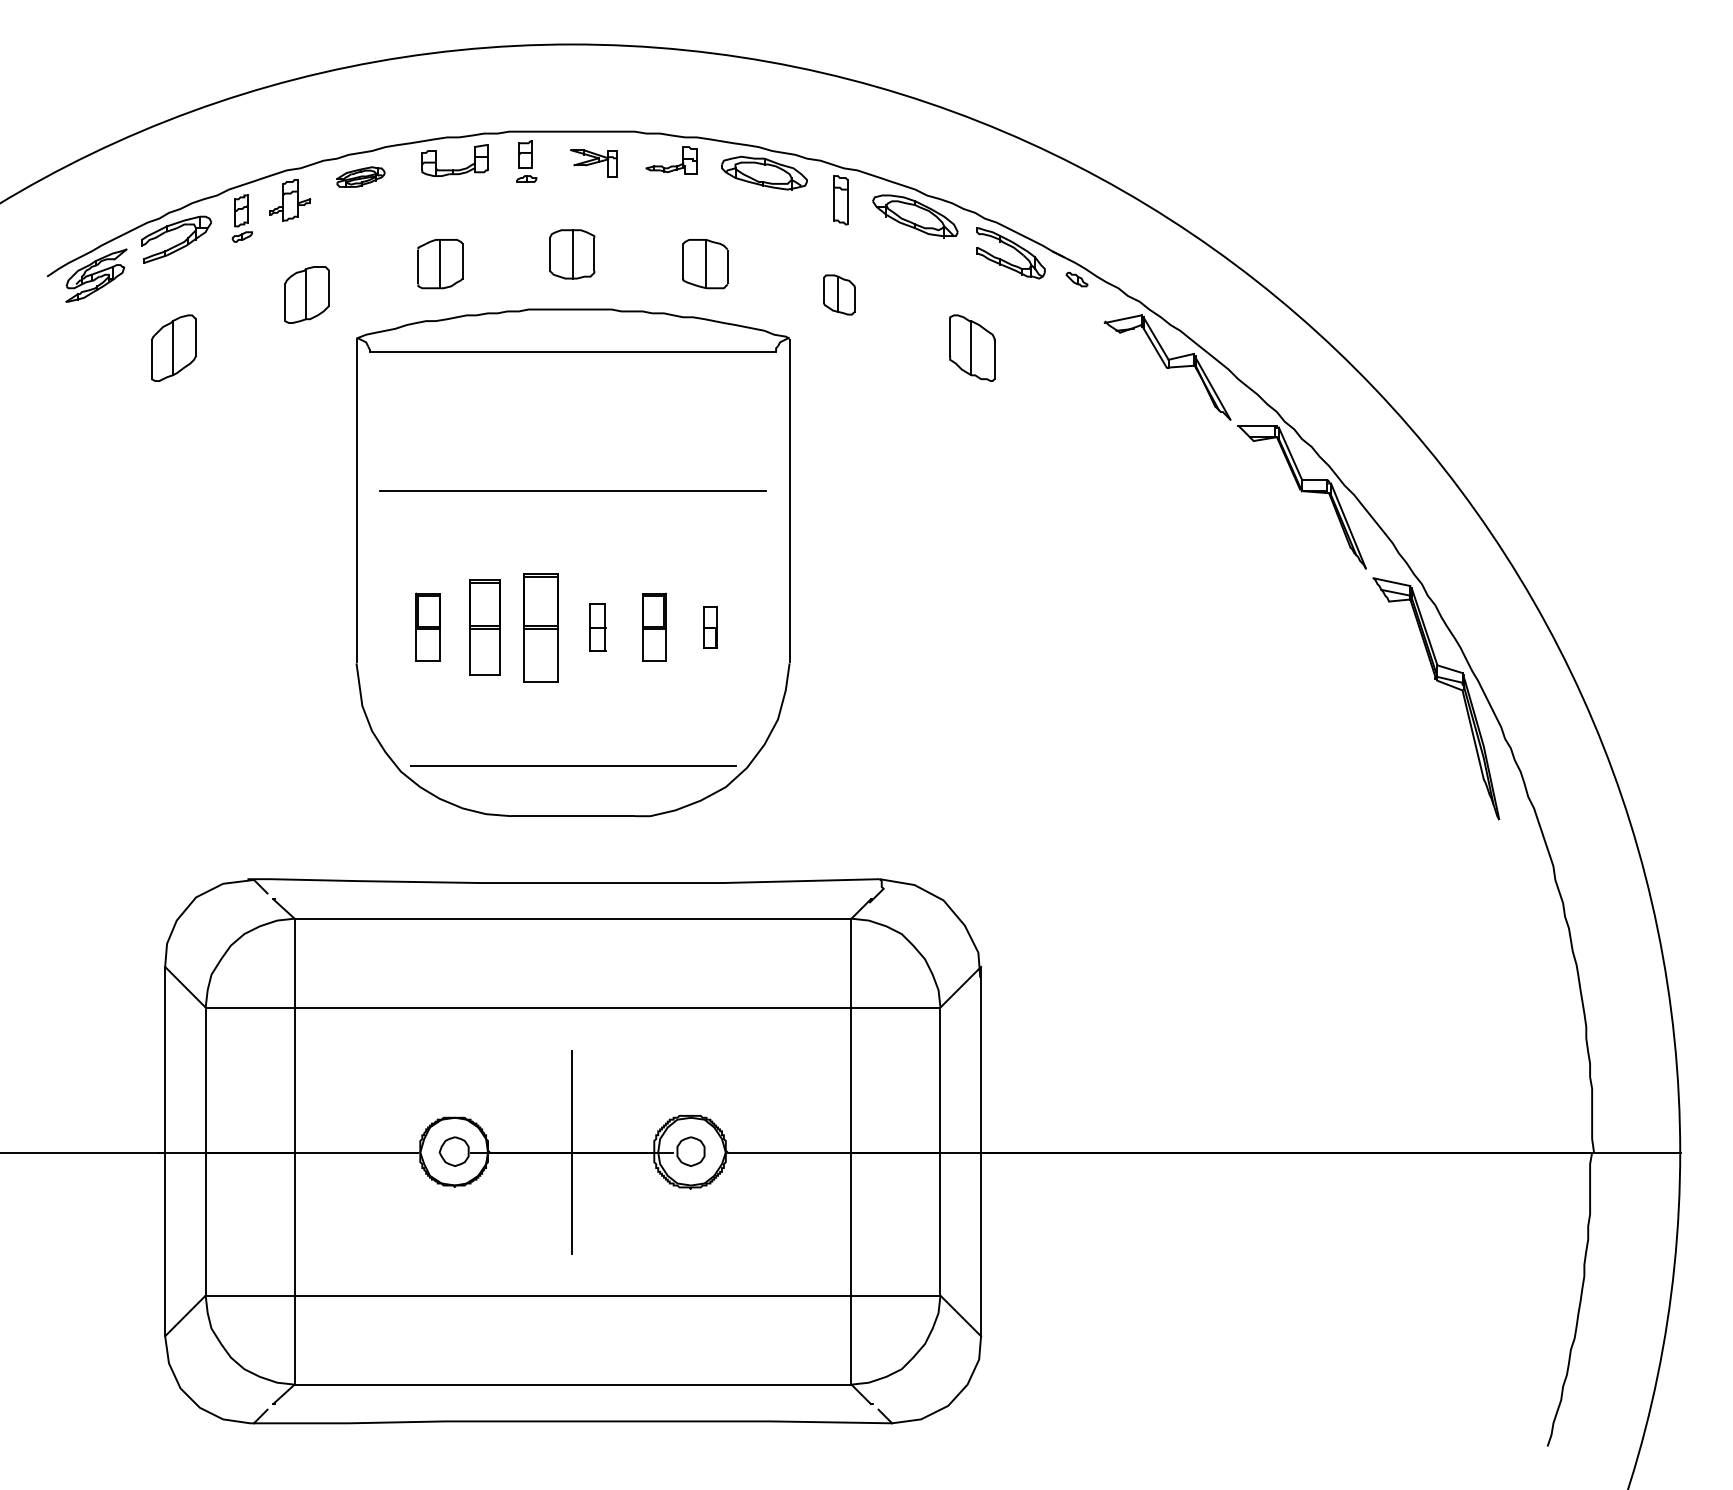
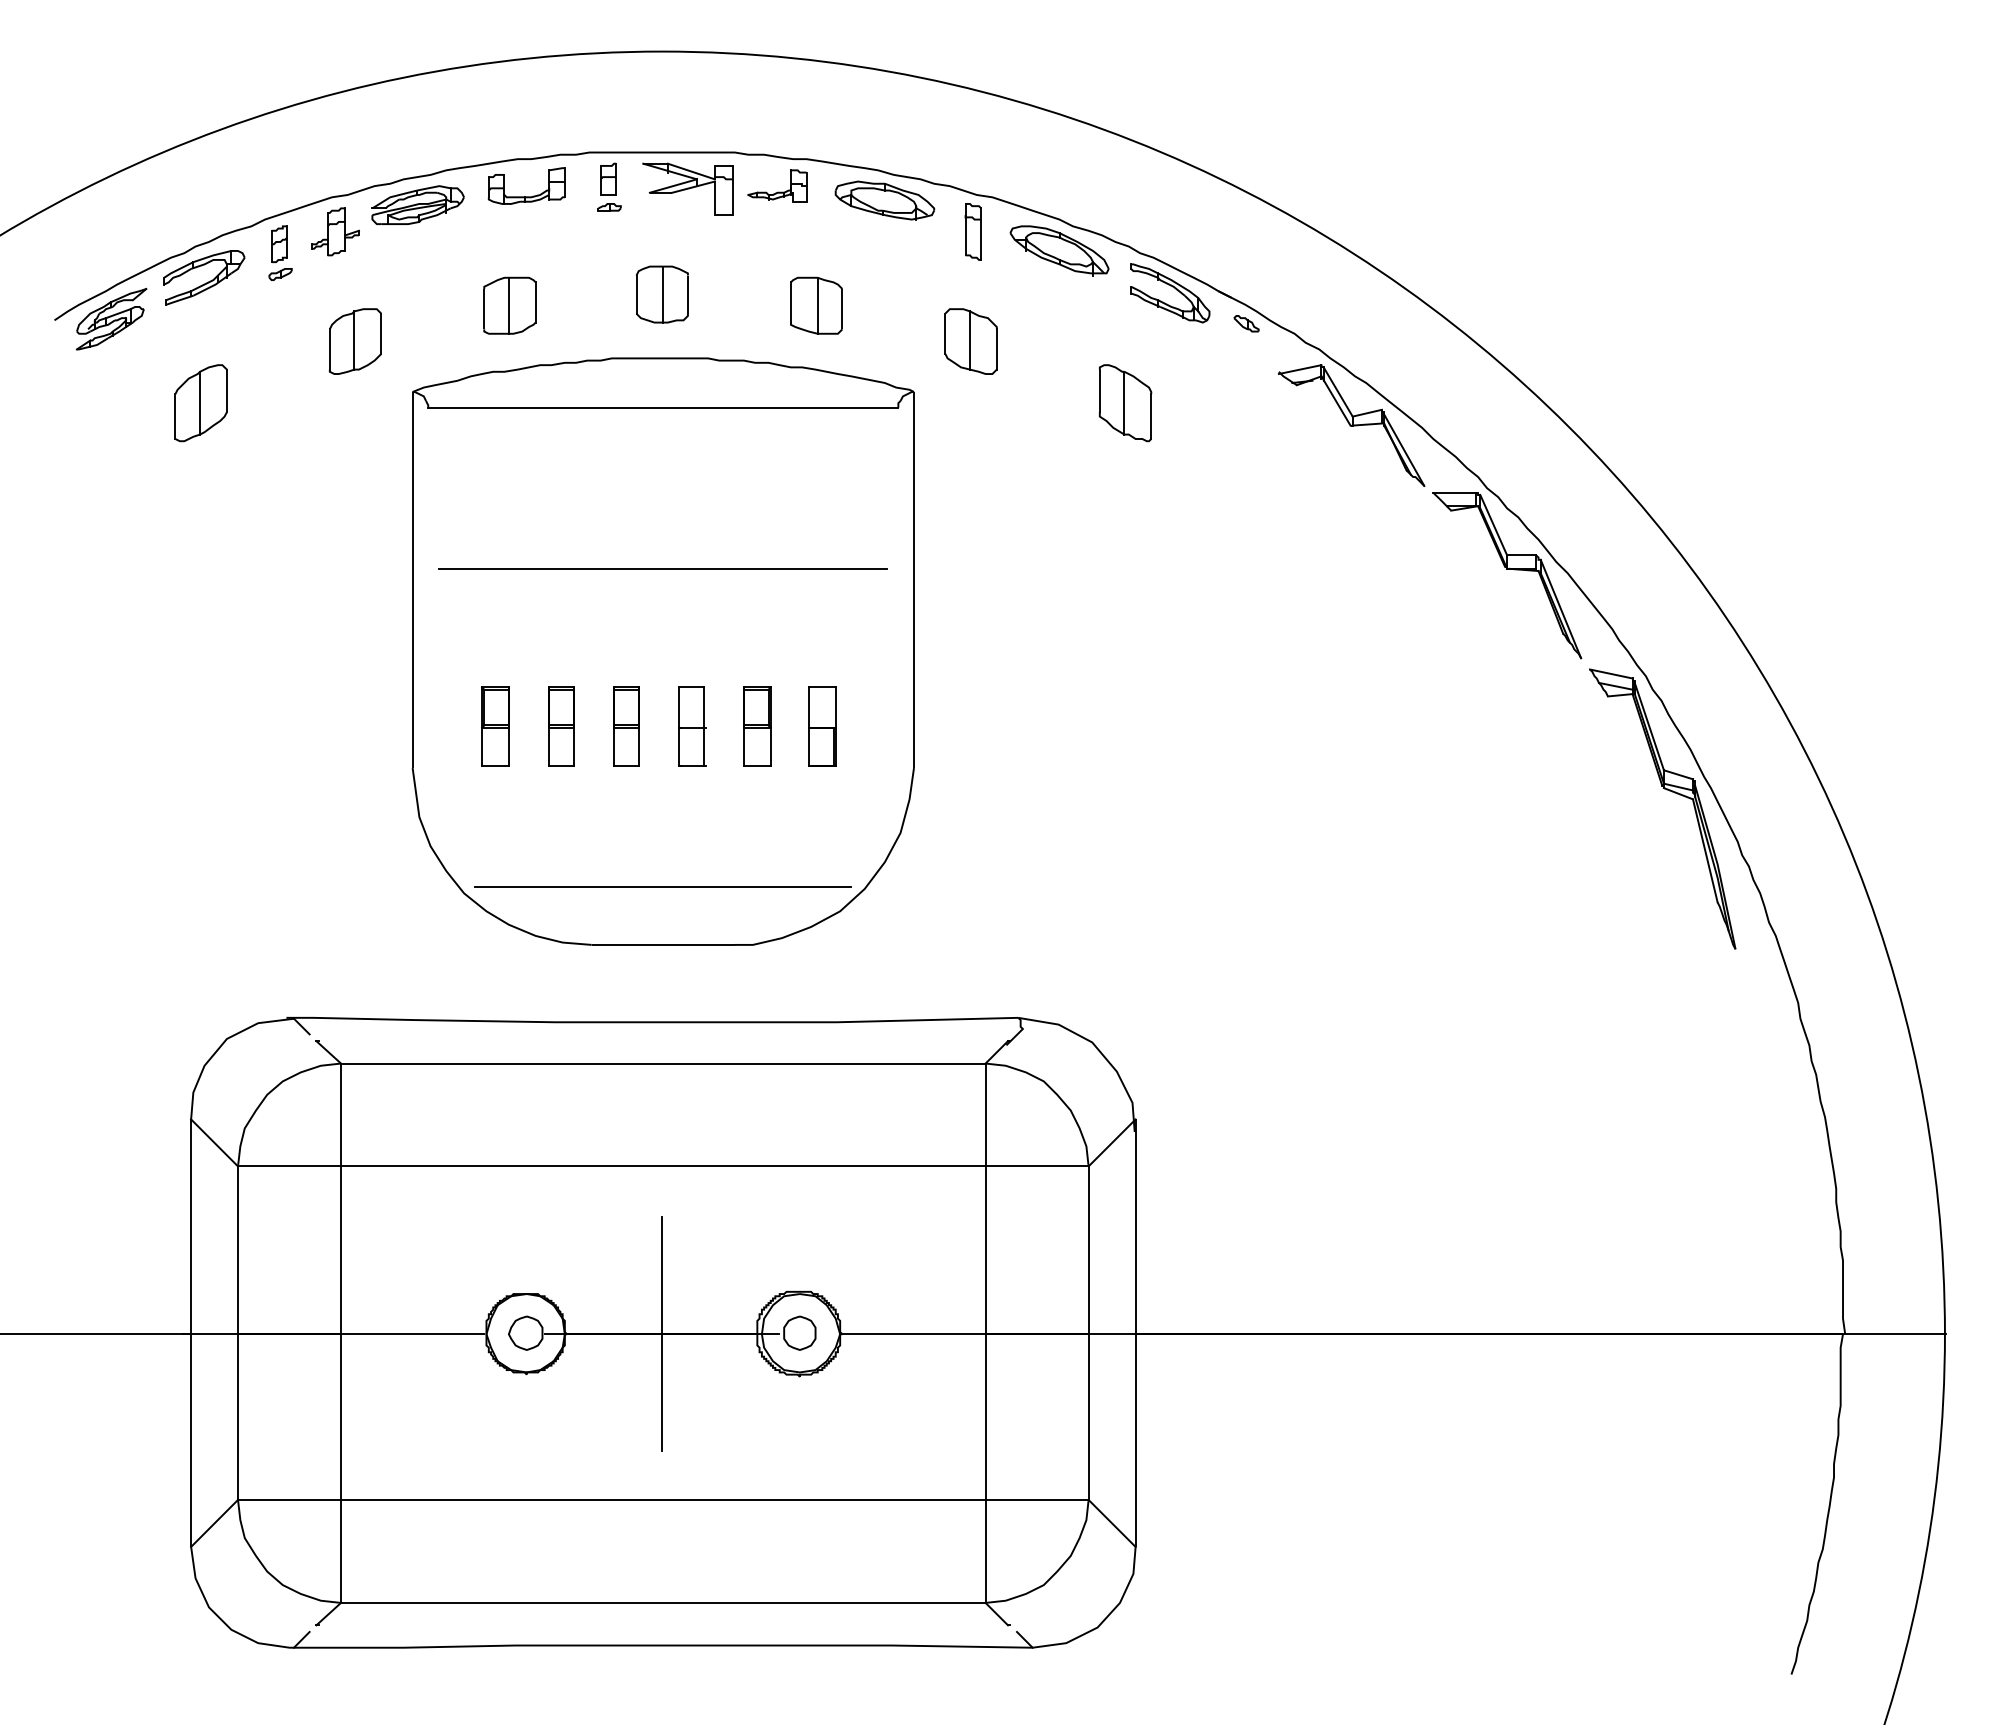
part: (593, 163) -> (686, 189), size x1.67
part: (360, 176) -> (417, 204), size x1.67
part: (839, 294) -> (971, 341), size x1.43
part: (485, 627) -> (561, 726), size x0.71
part: (541, 627) -> (626, 726), size x0.62
part: (598, 627) -> (692, 726), size x1.43
part: (710, 627) -> (822, 726), size x1.67

